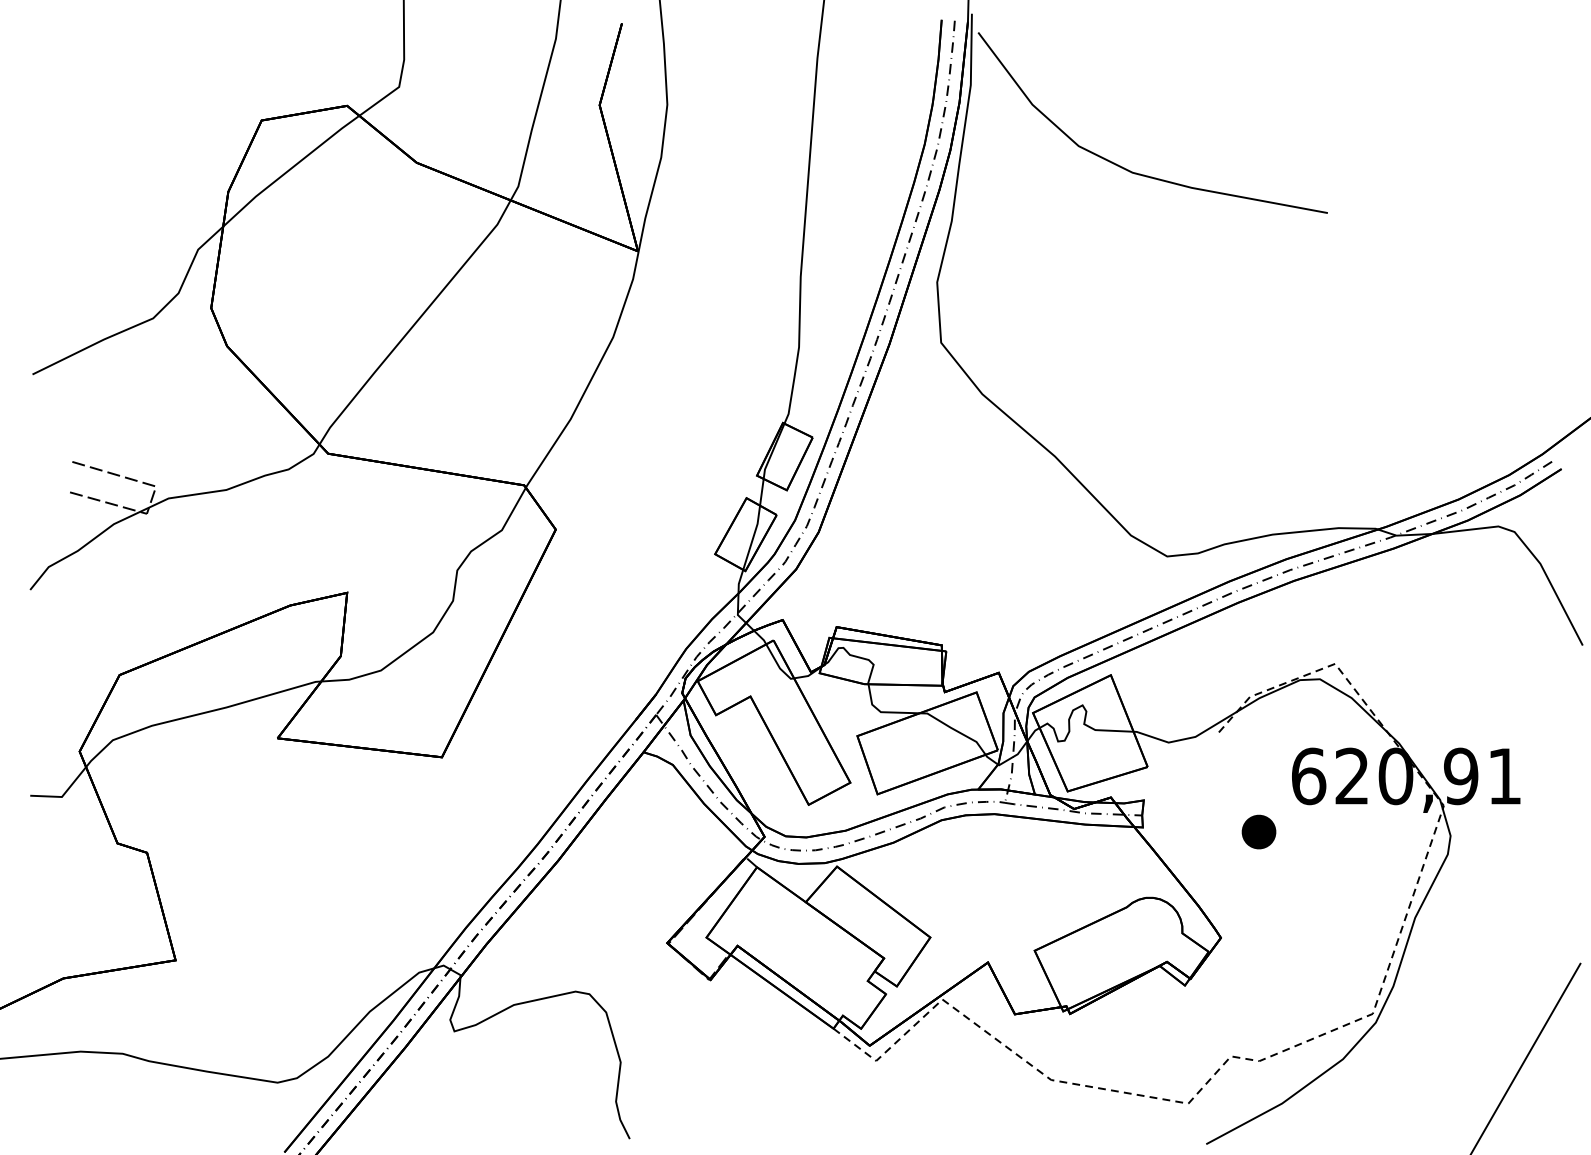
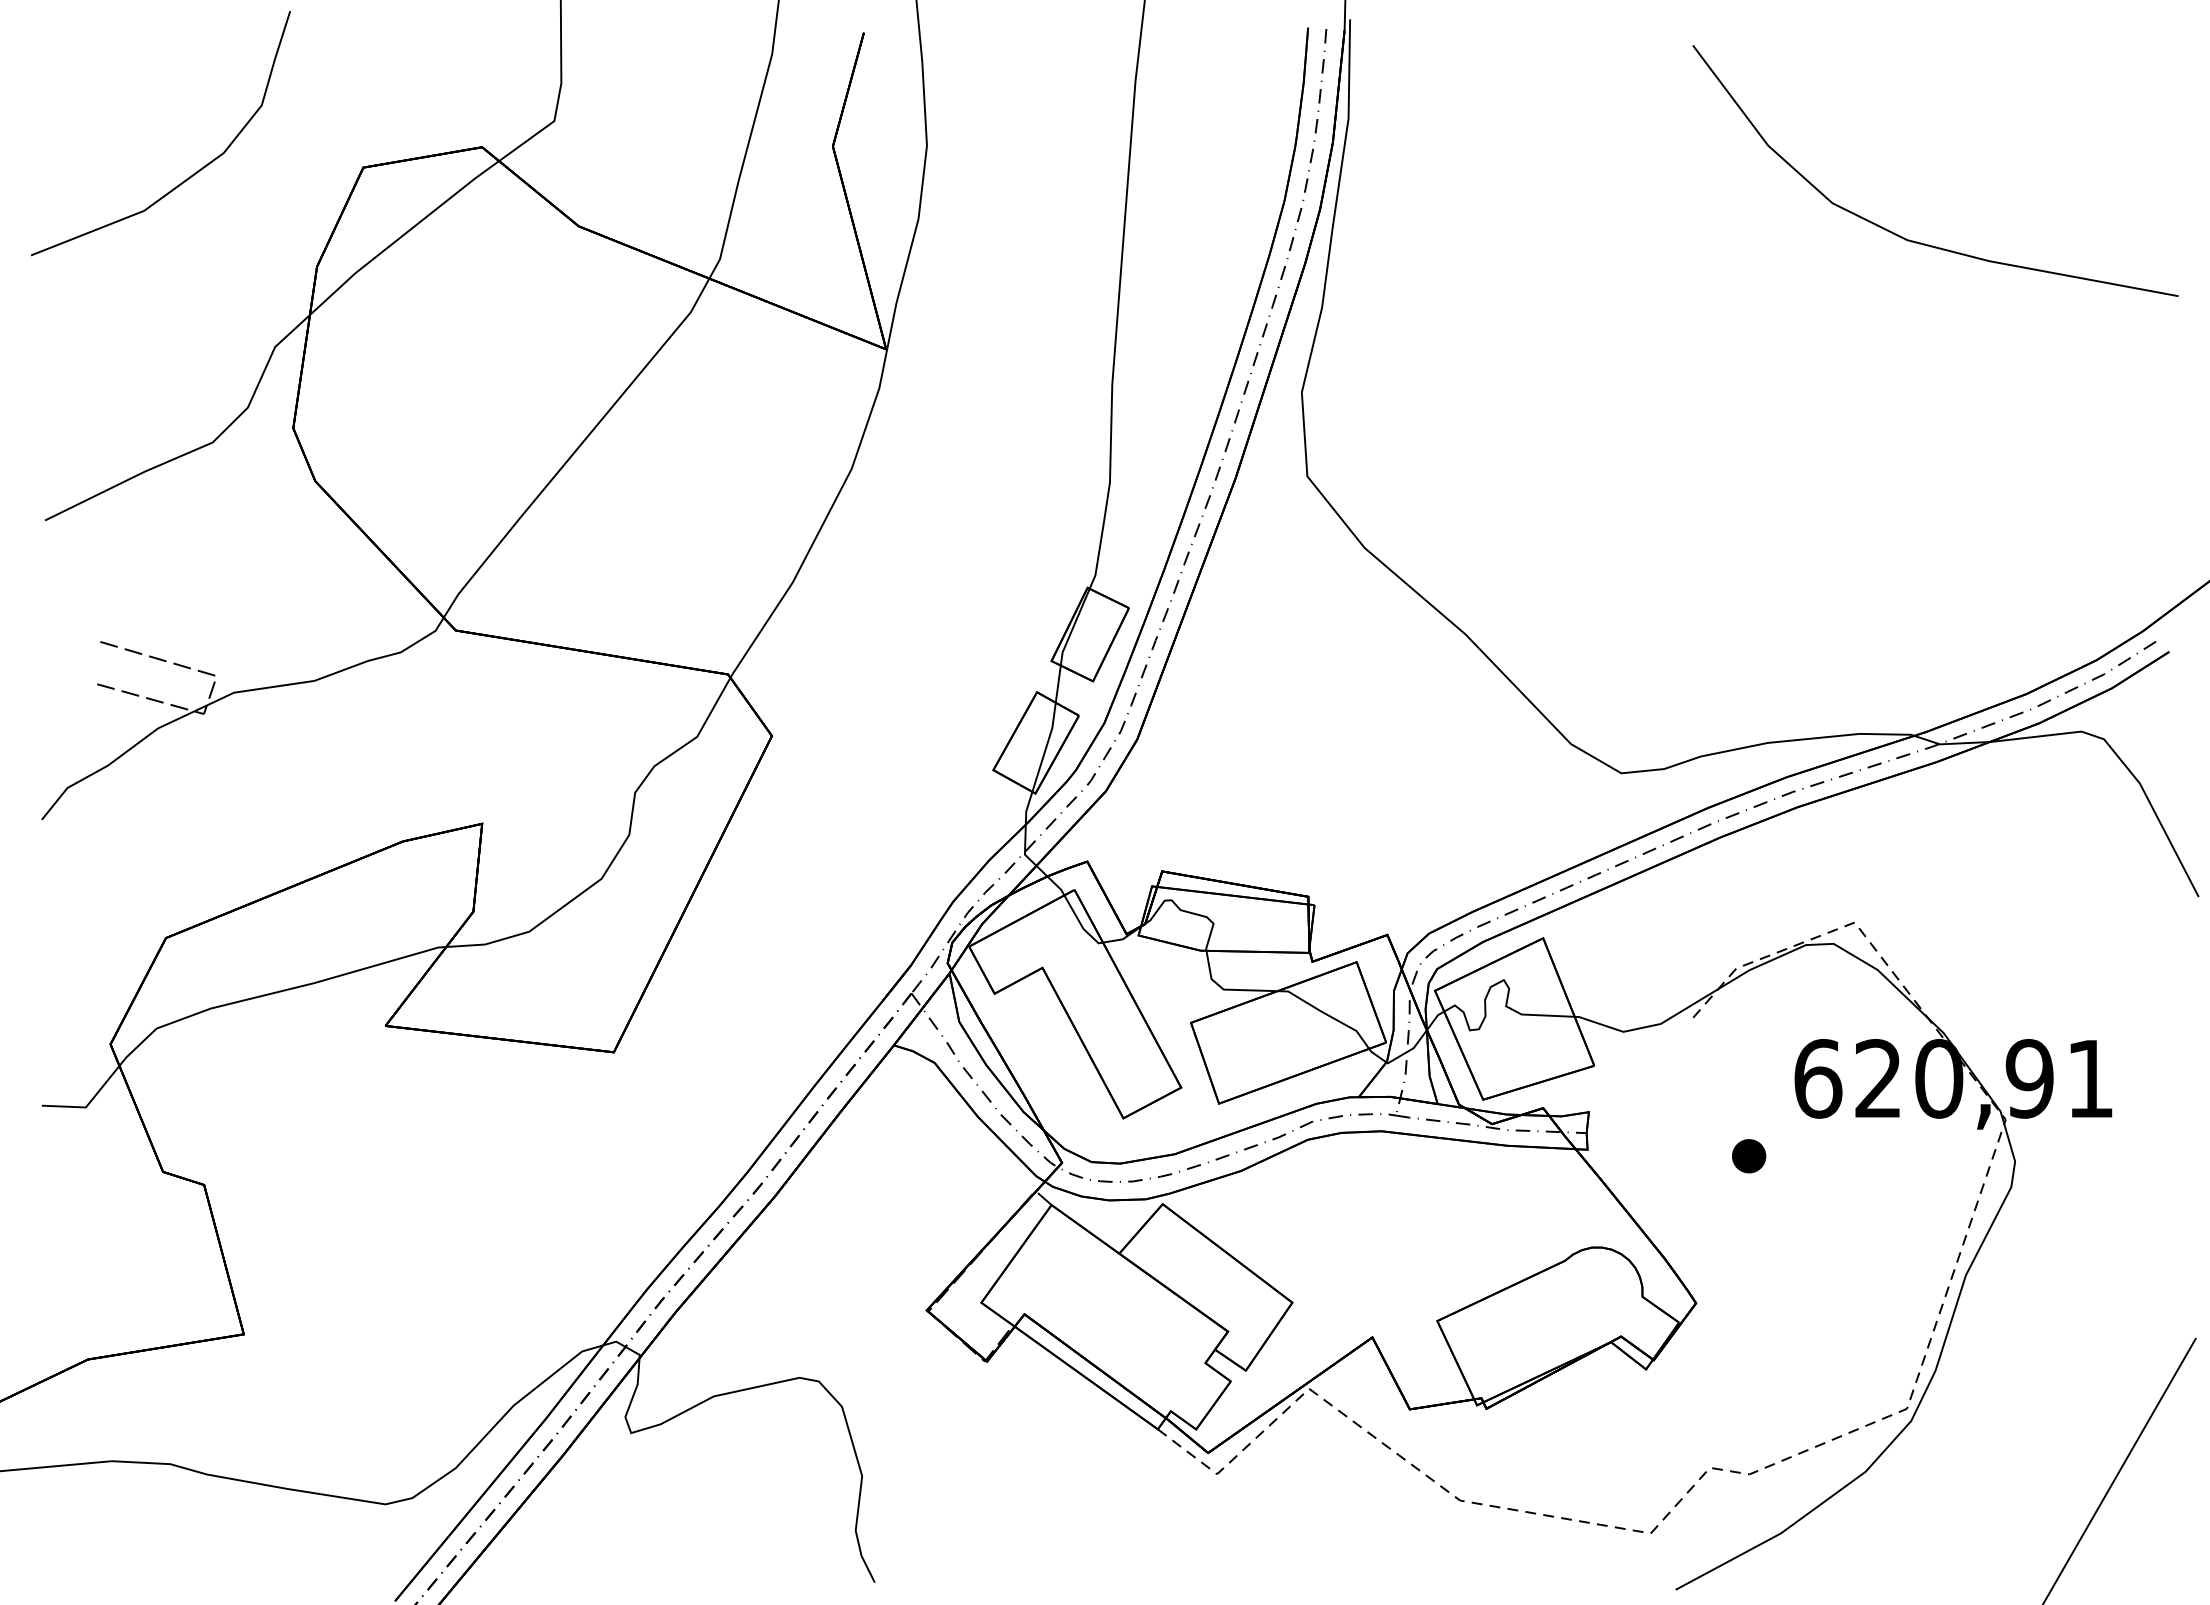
curve: (139, 124) -> (193, 173), added
curve: (1139, 173) -> (1917, 241), moved
part: (1259, 832) -> (1749, 1156), size x0.71

